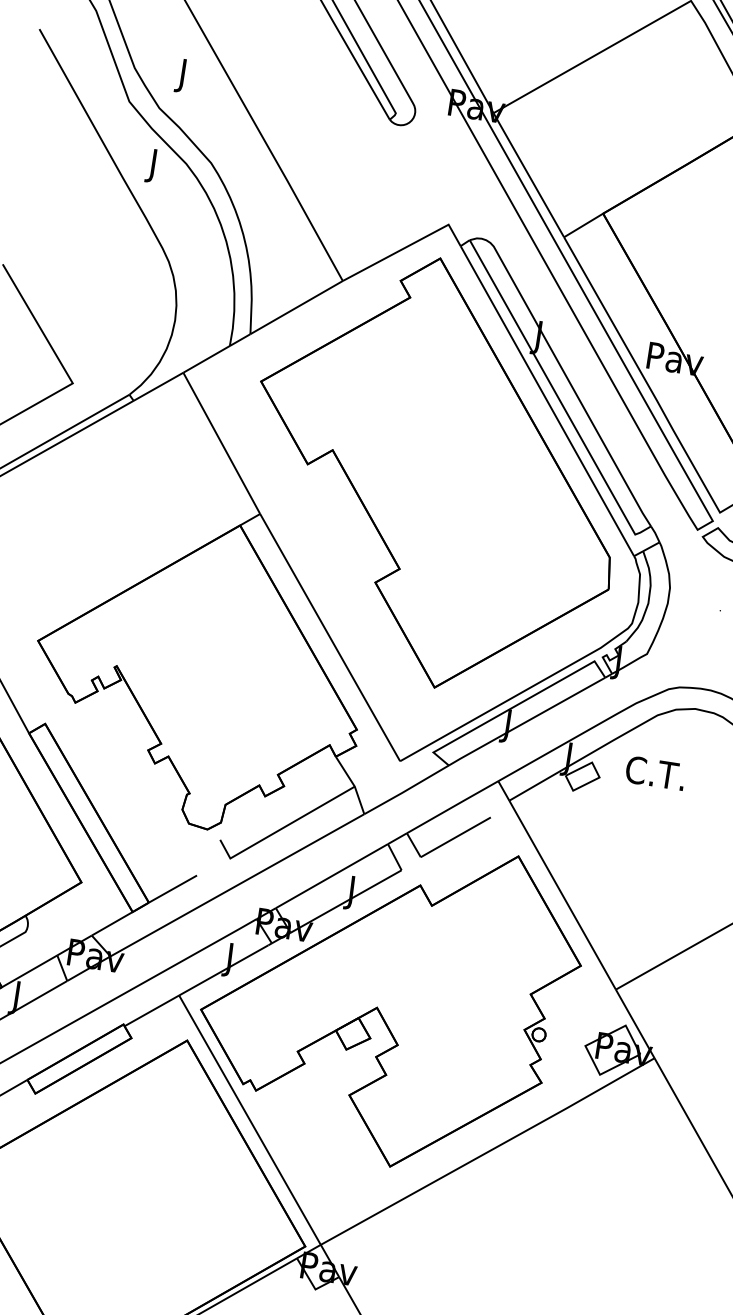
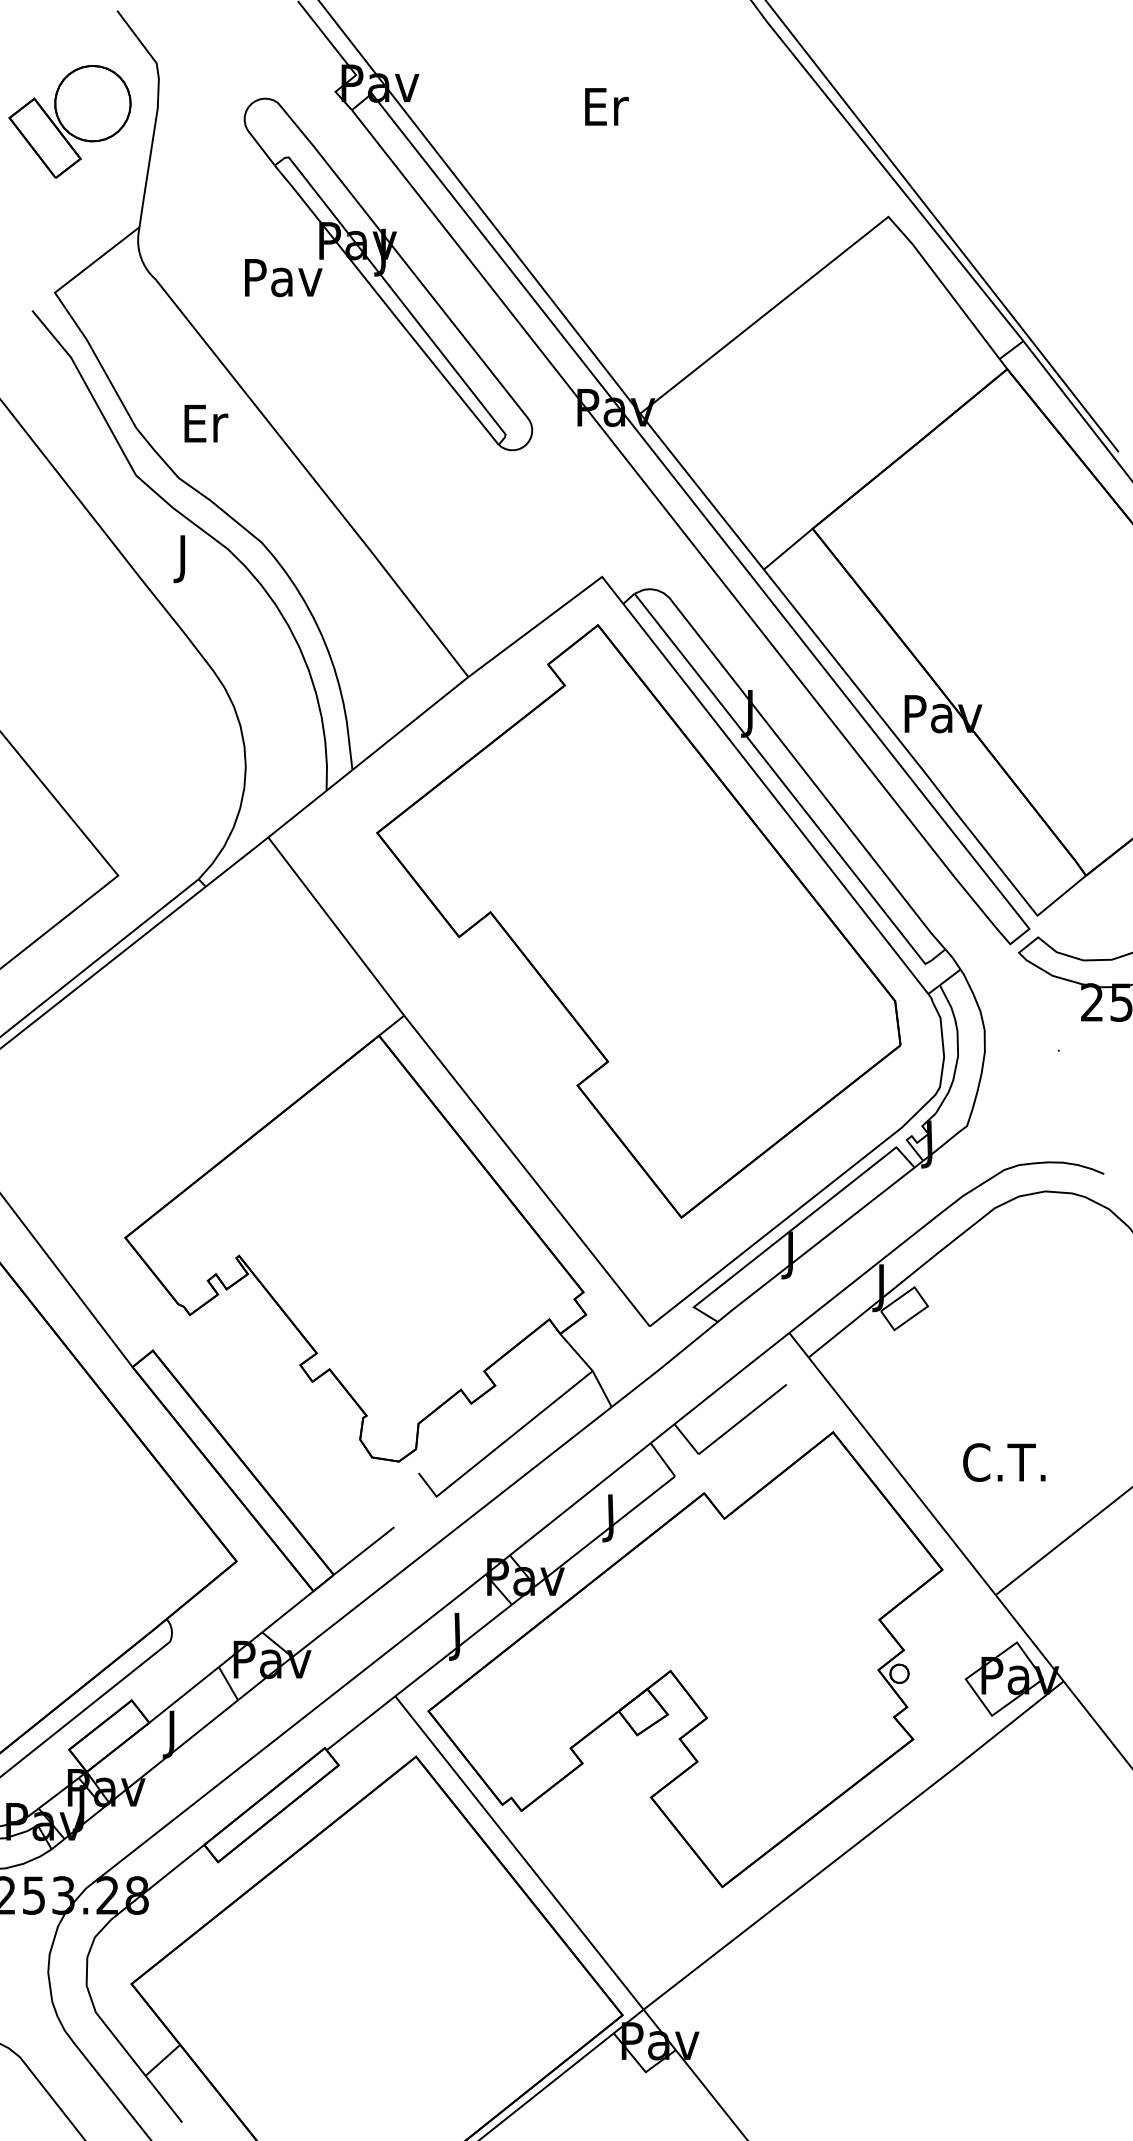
text: (184, 76) -> (206, 428), J -> Er
text: (655, 773) -> (1004, 1462), moved

